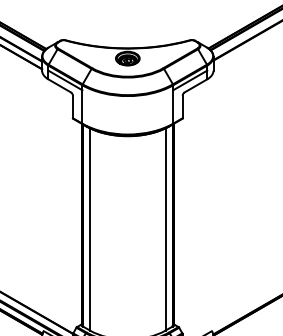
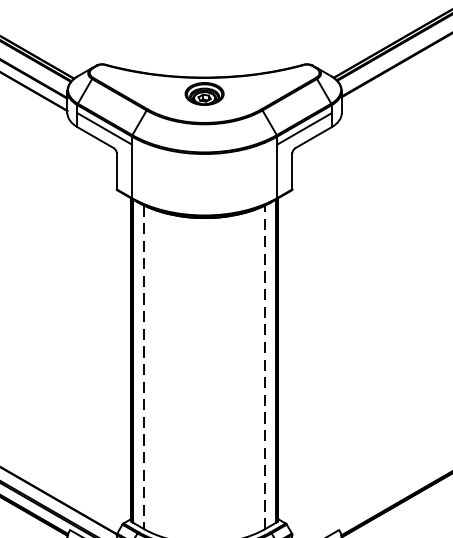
line: (165, 228) -> (264, 365), solid -> dashed
line: (89, 229) -> (143, 367), solid -> dashed

